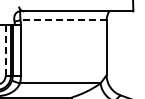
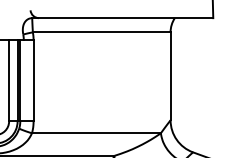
line: (63, 20) -> (101, 32), dashed -> solid
line: (5, 50) -> (8, 80), dashed -> solid

